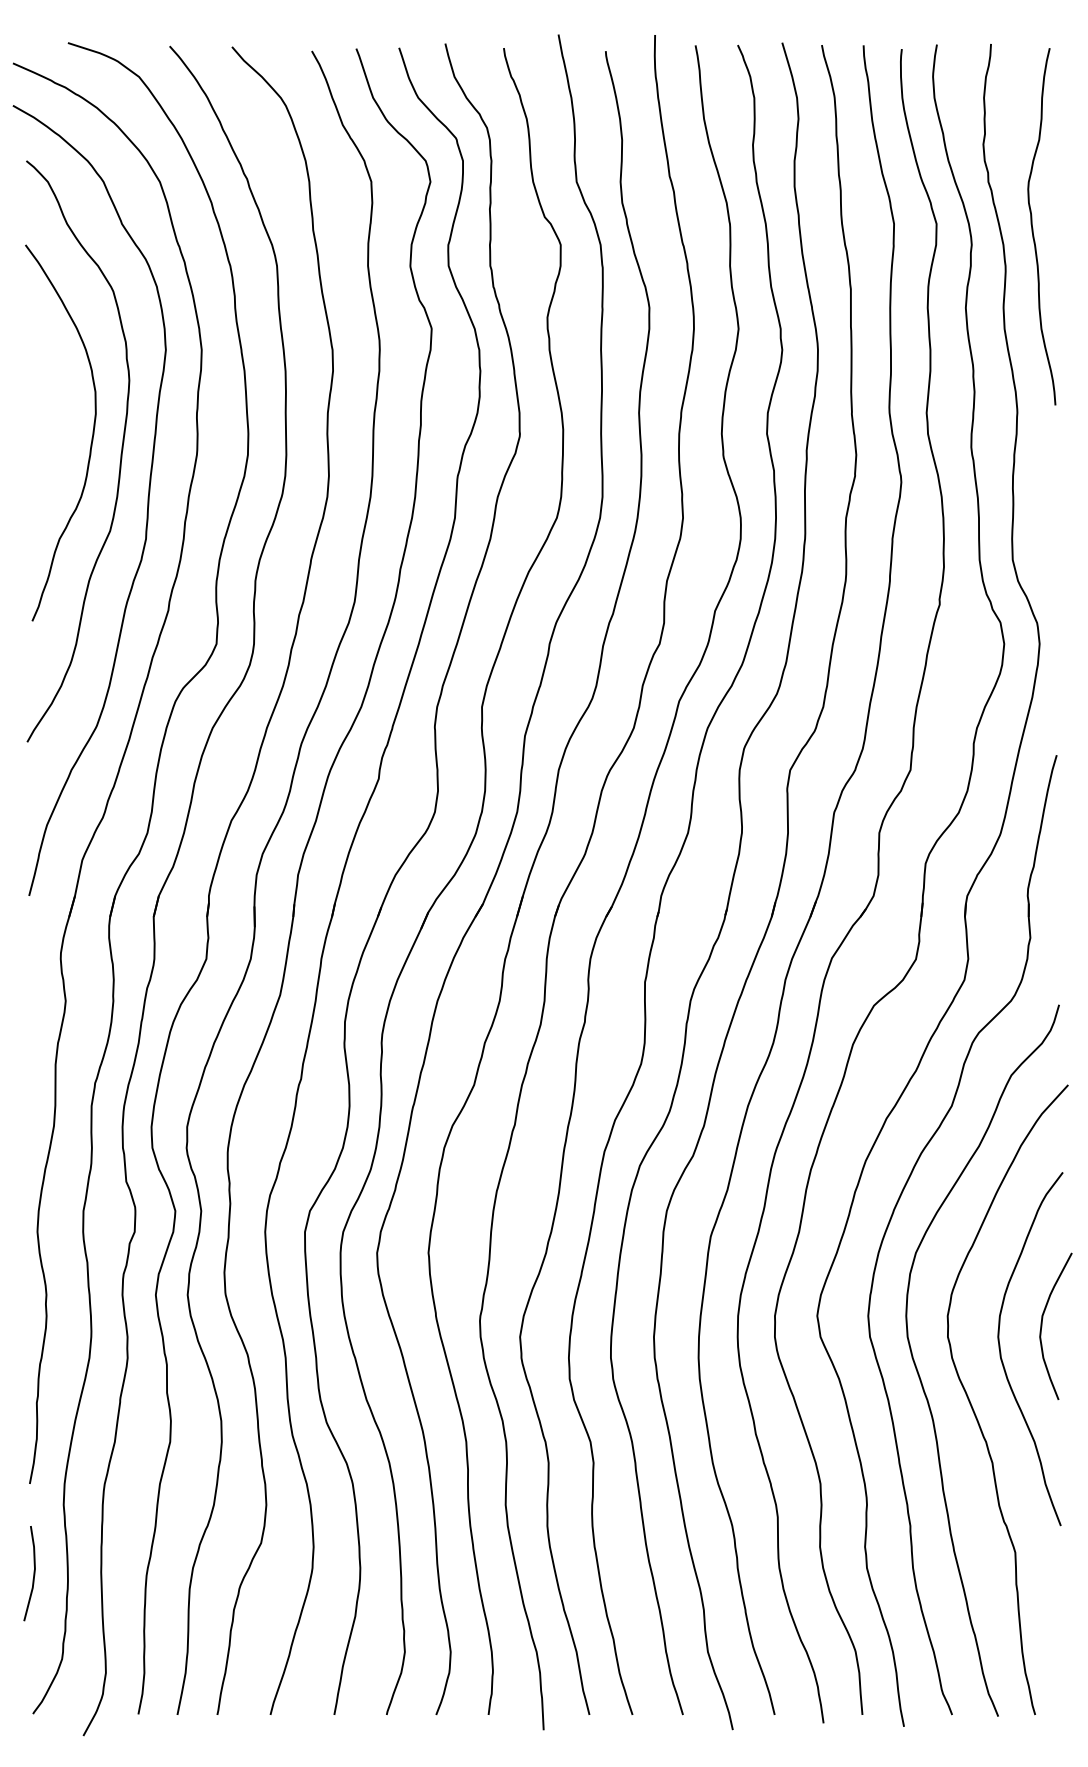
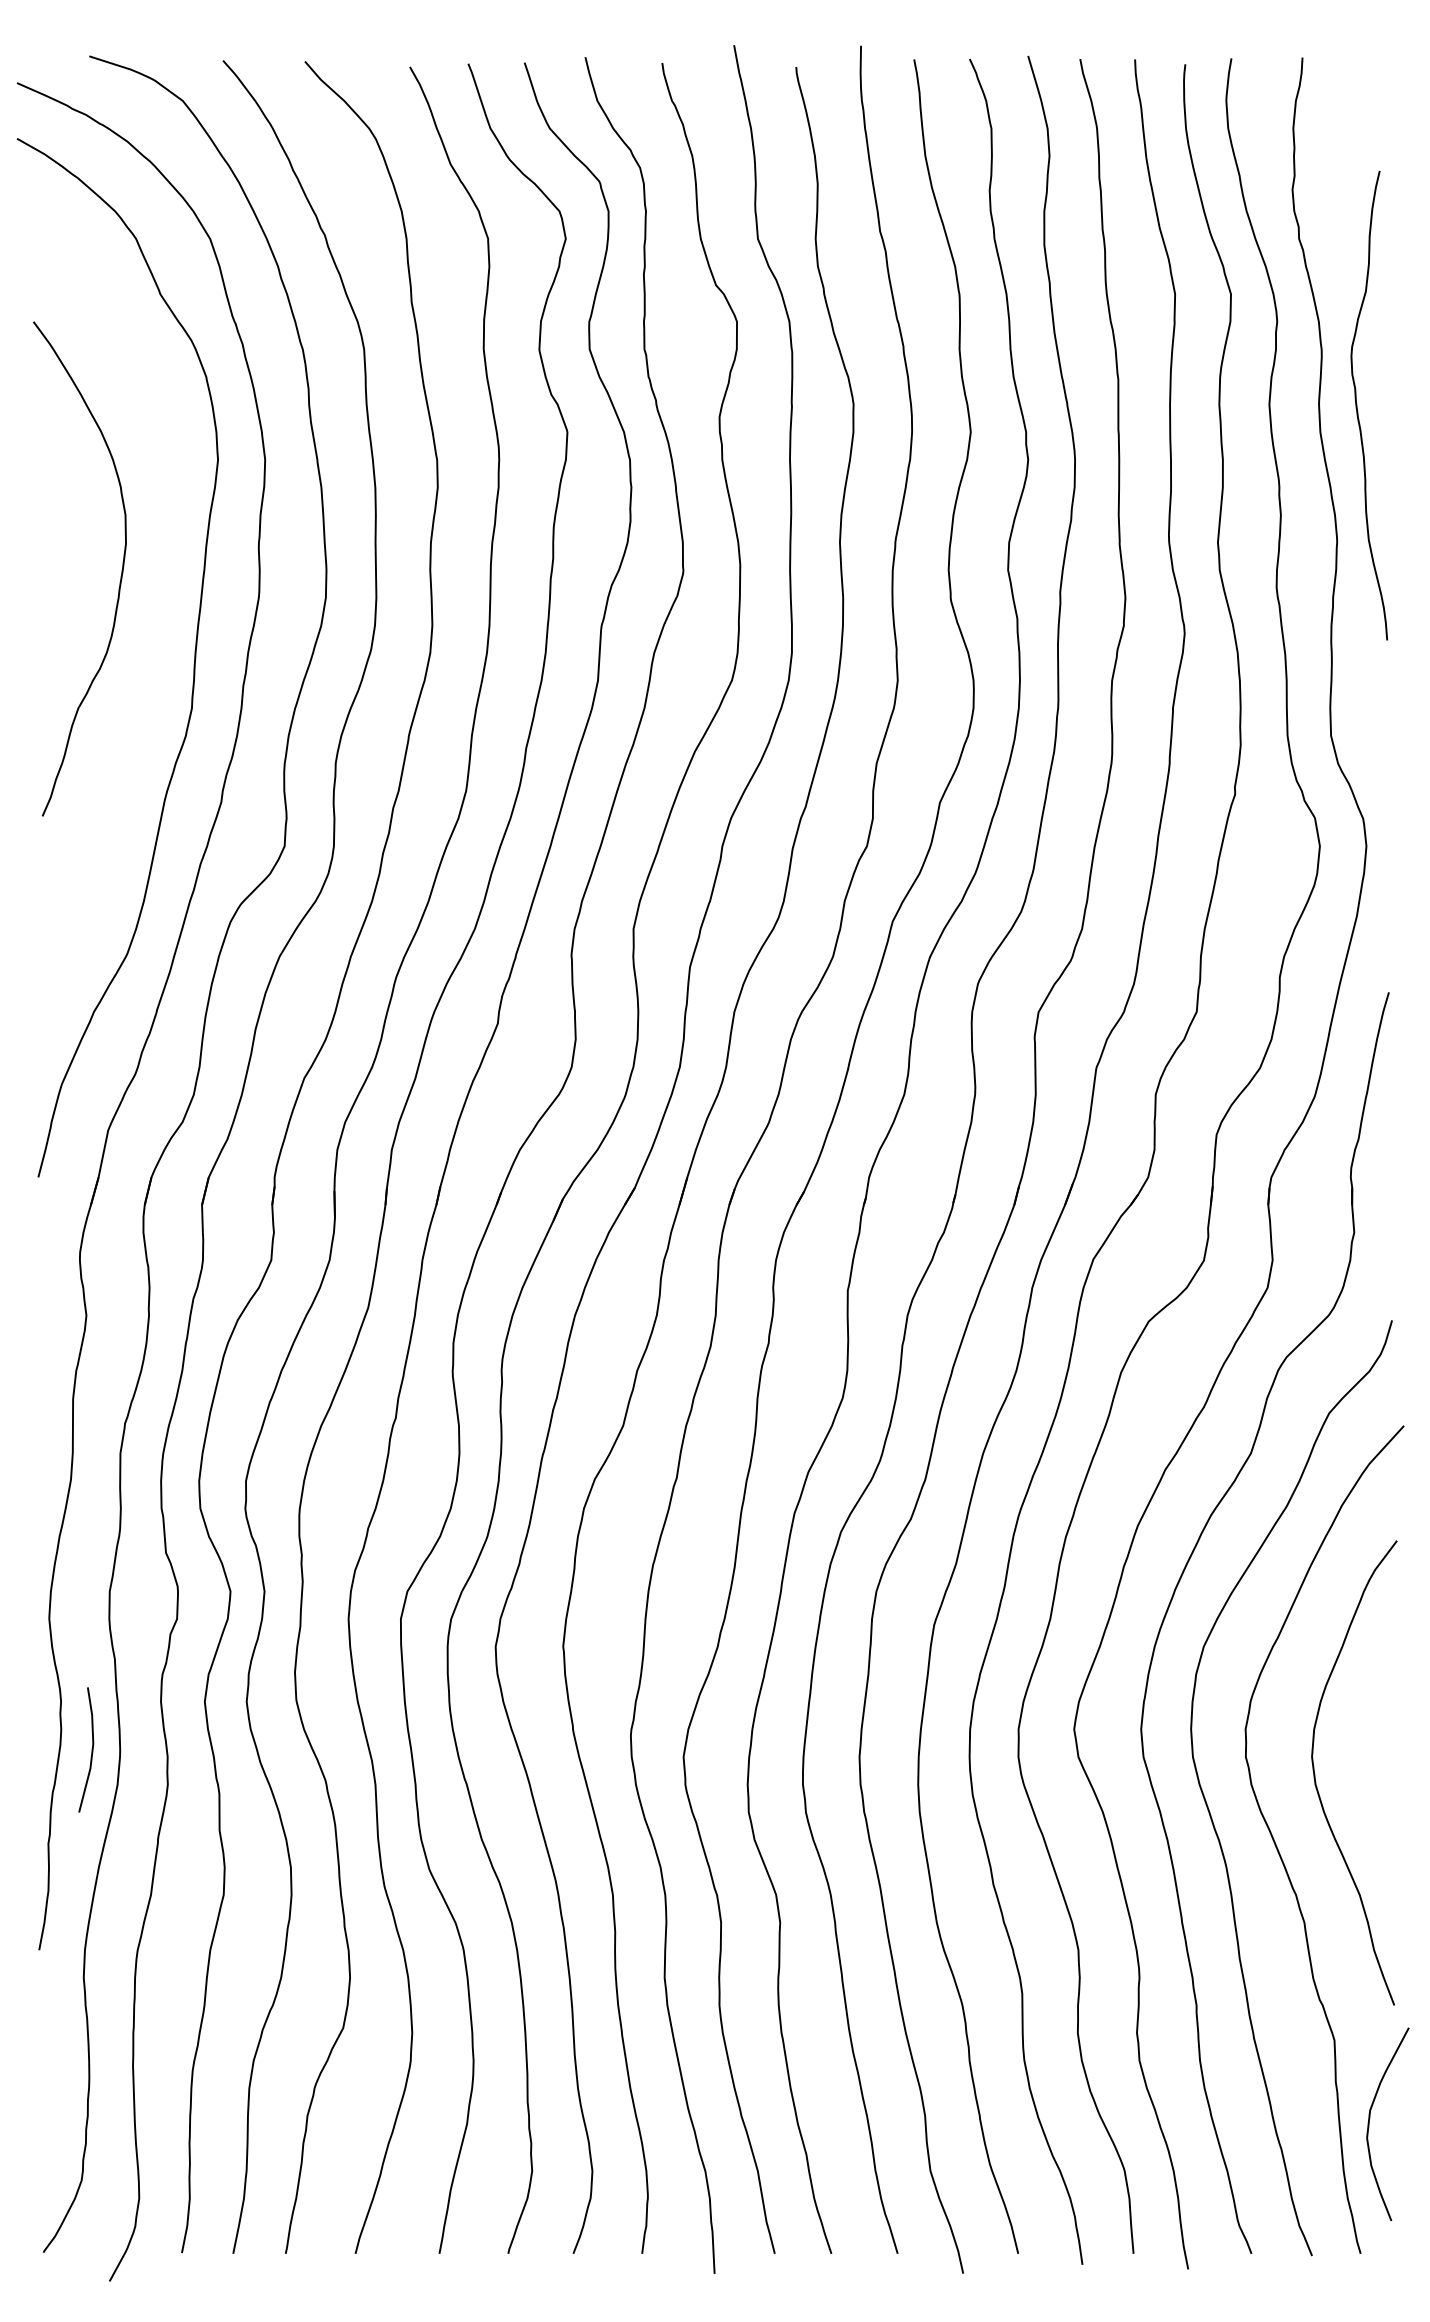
curve: (1033, 228) -> (1358, 407), moved
curve: (120, 453) -> (158, 595), removed
curve: (1042, 1325) -> (1370, 2123), moved
line: (33, 1573) -> (91, 1749), moved

